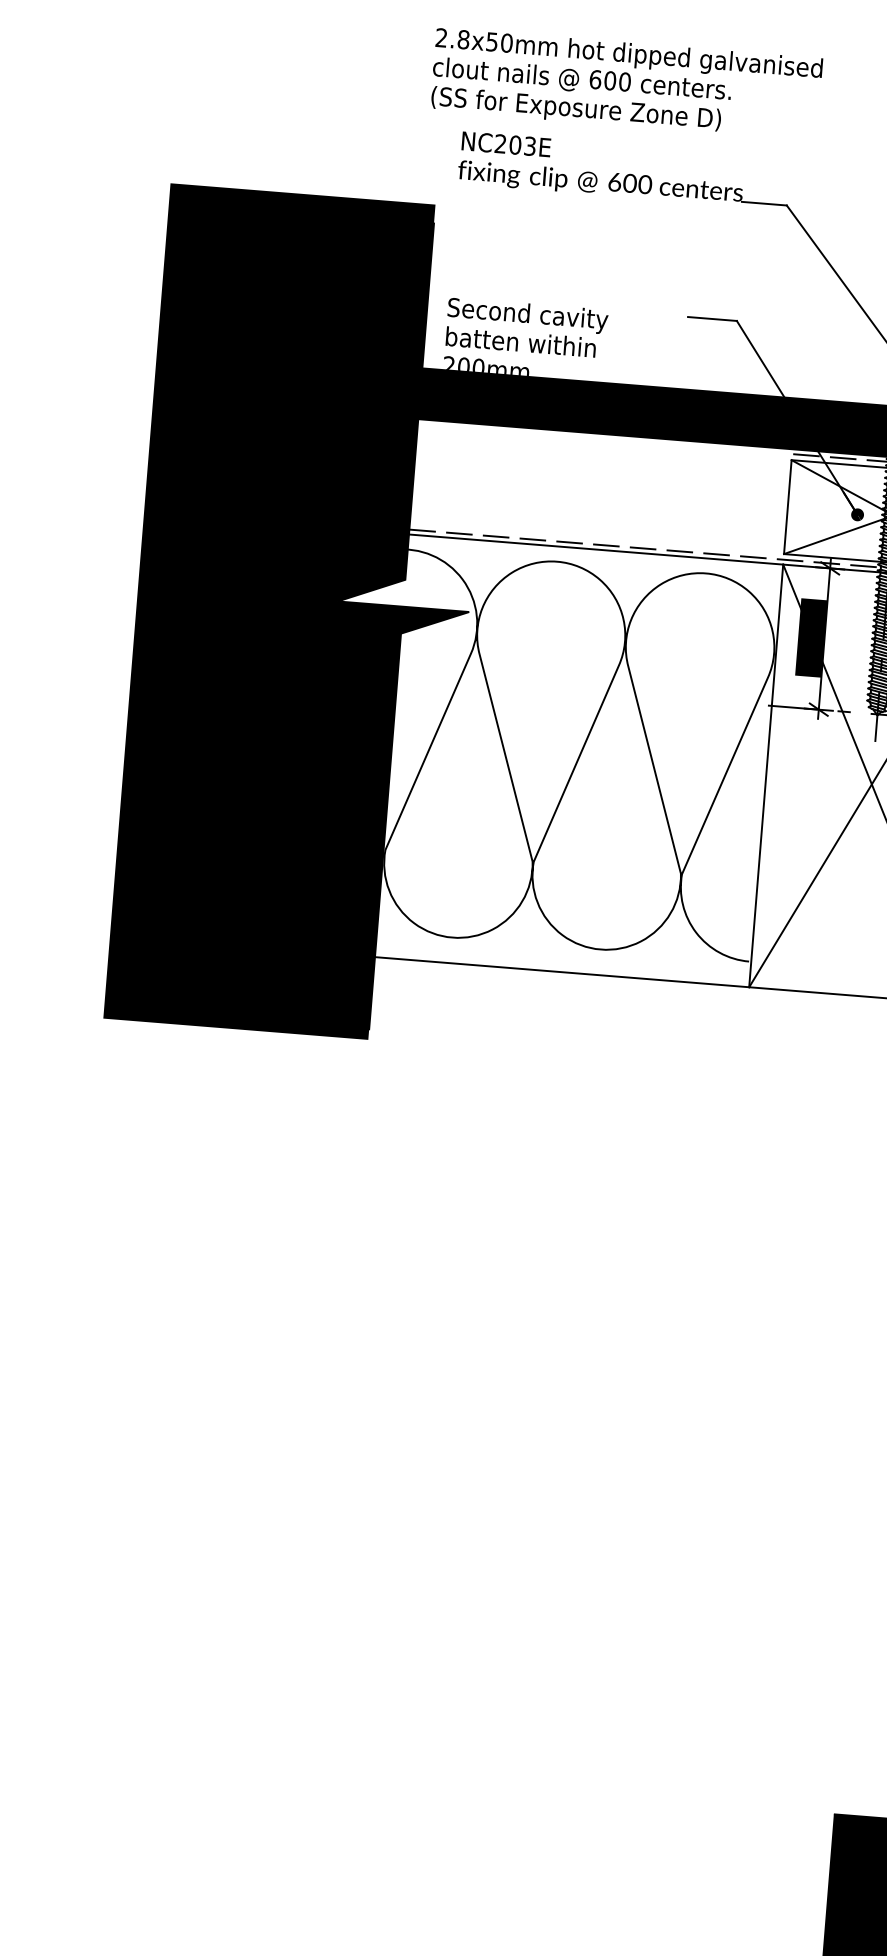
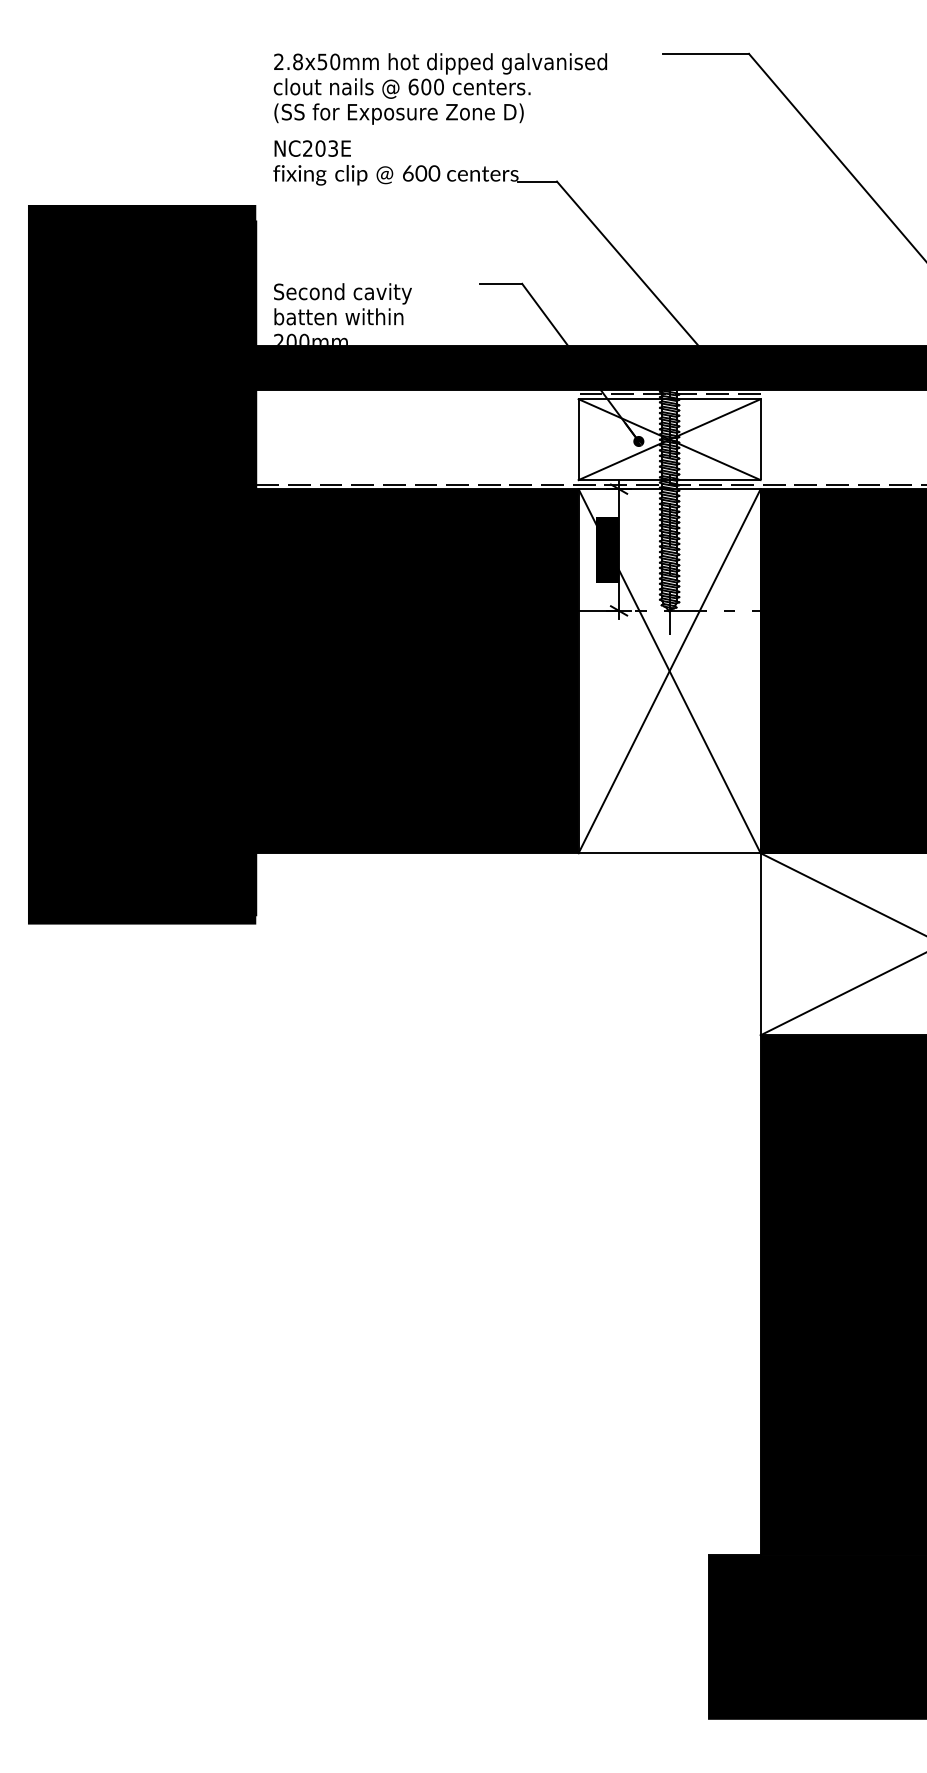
text: (625, 83) -> (439, 88), moved
fill: (545, 758) -> (388, 671), added

